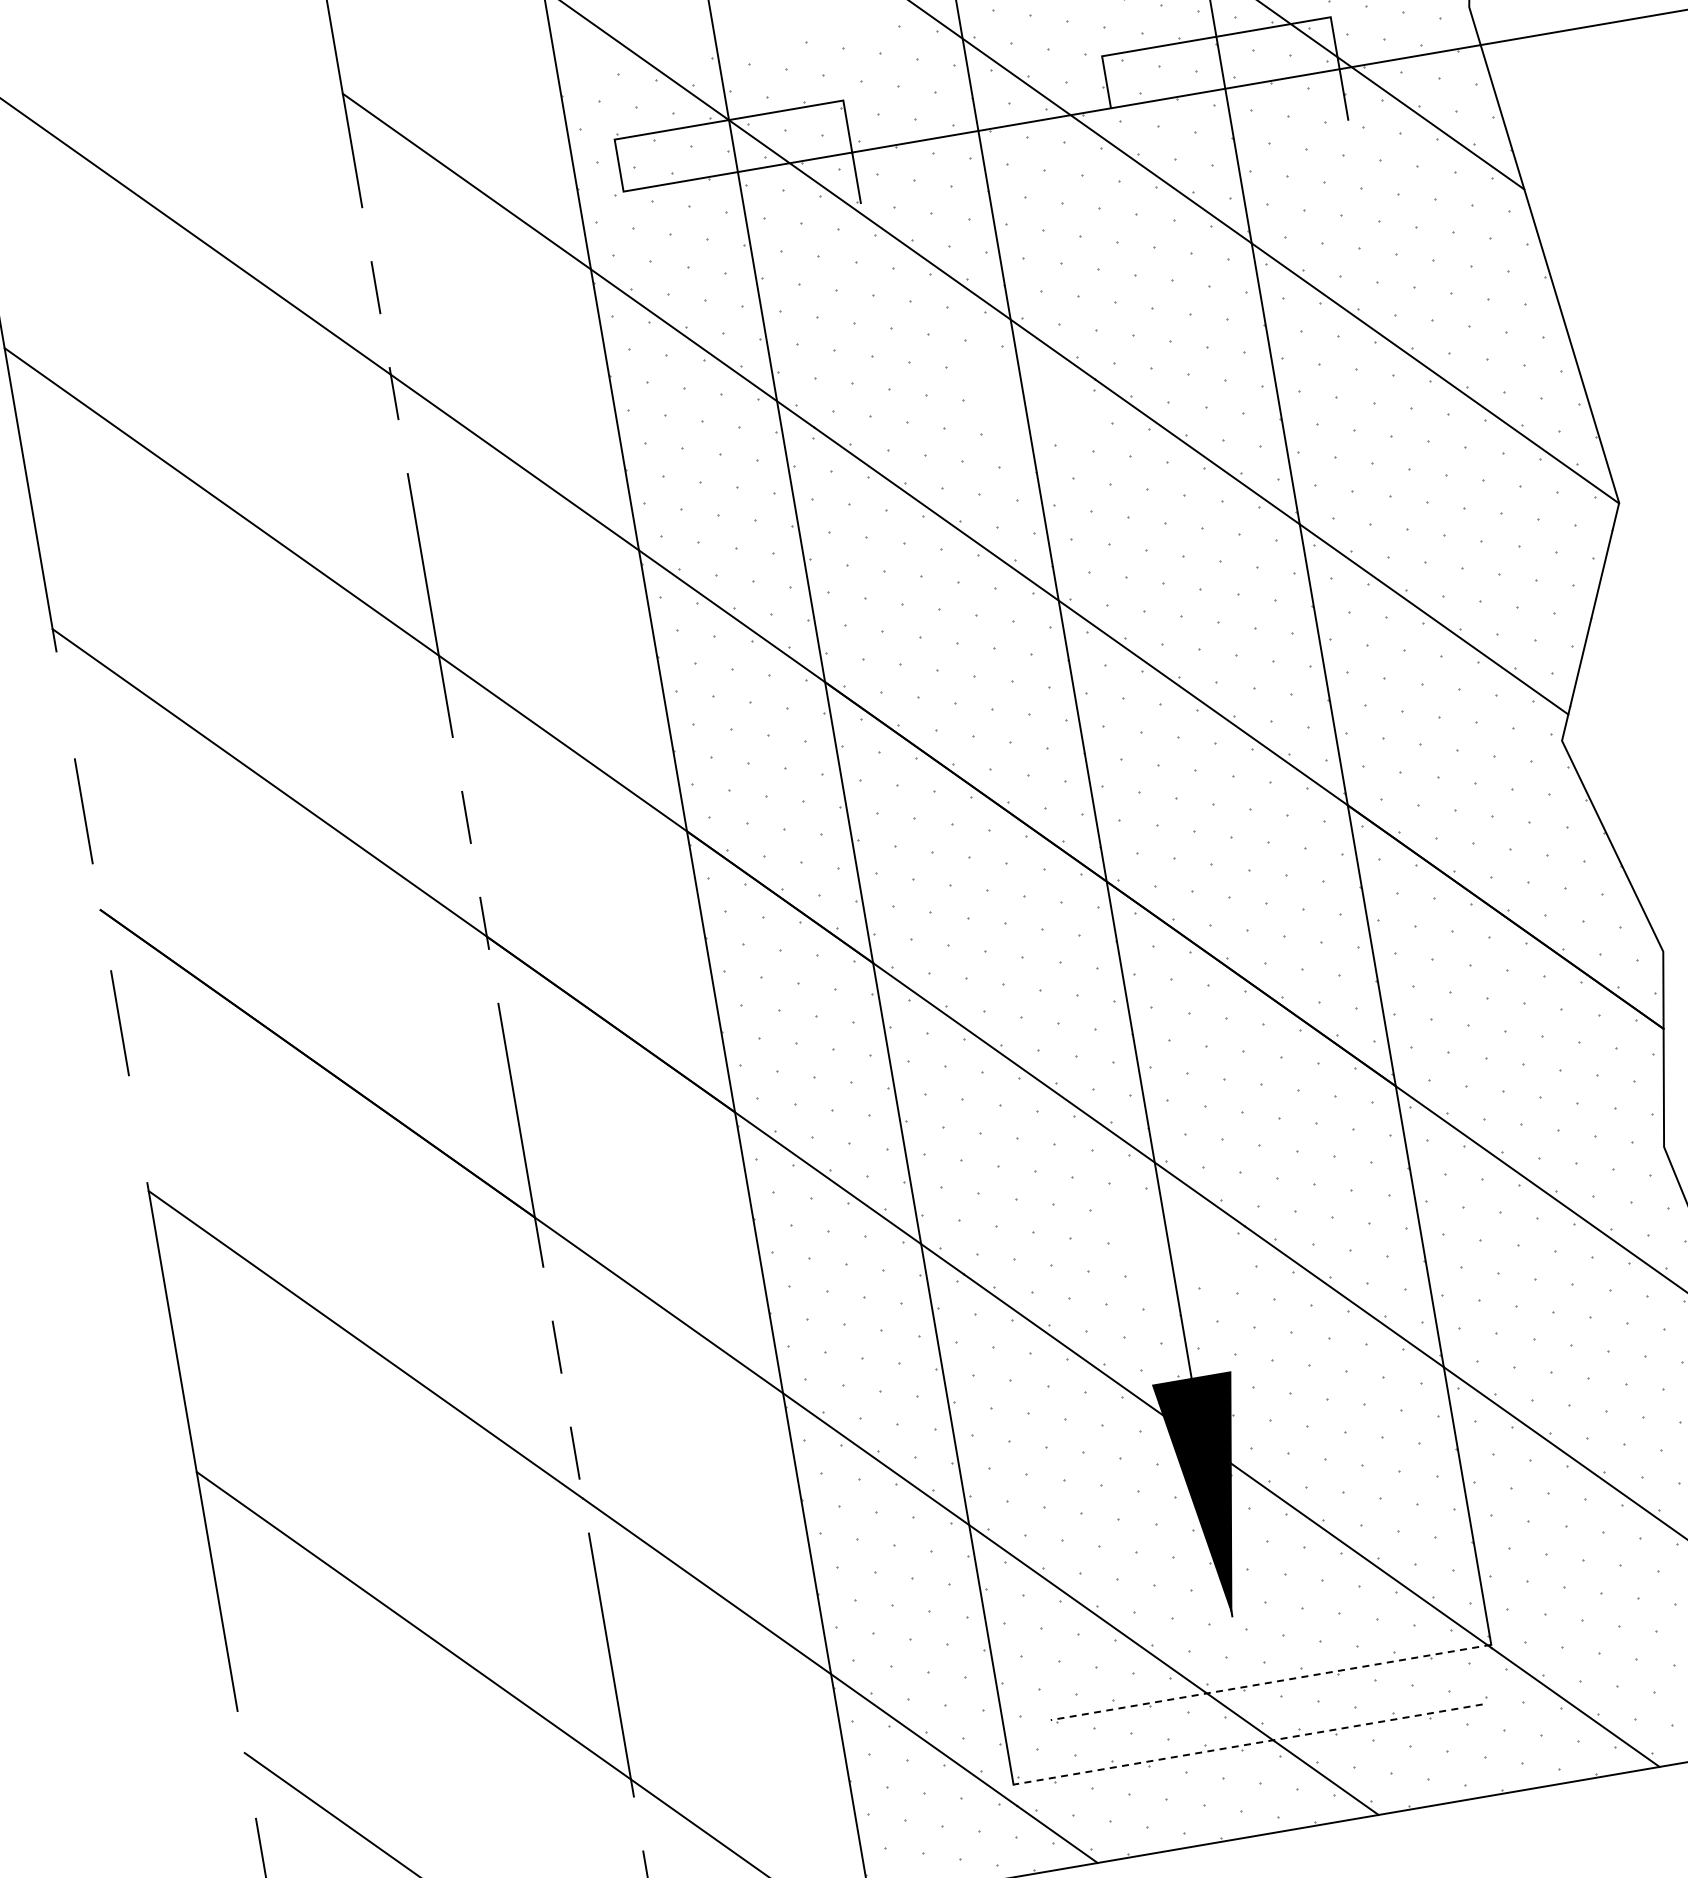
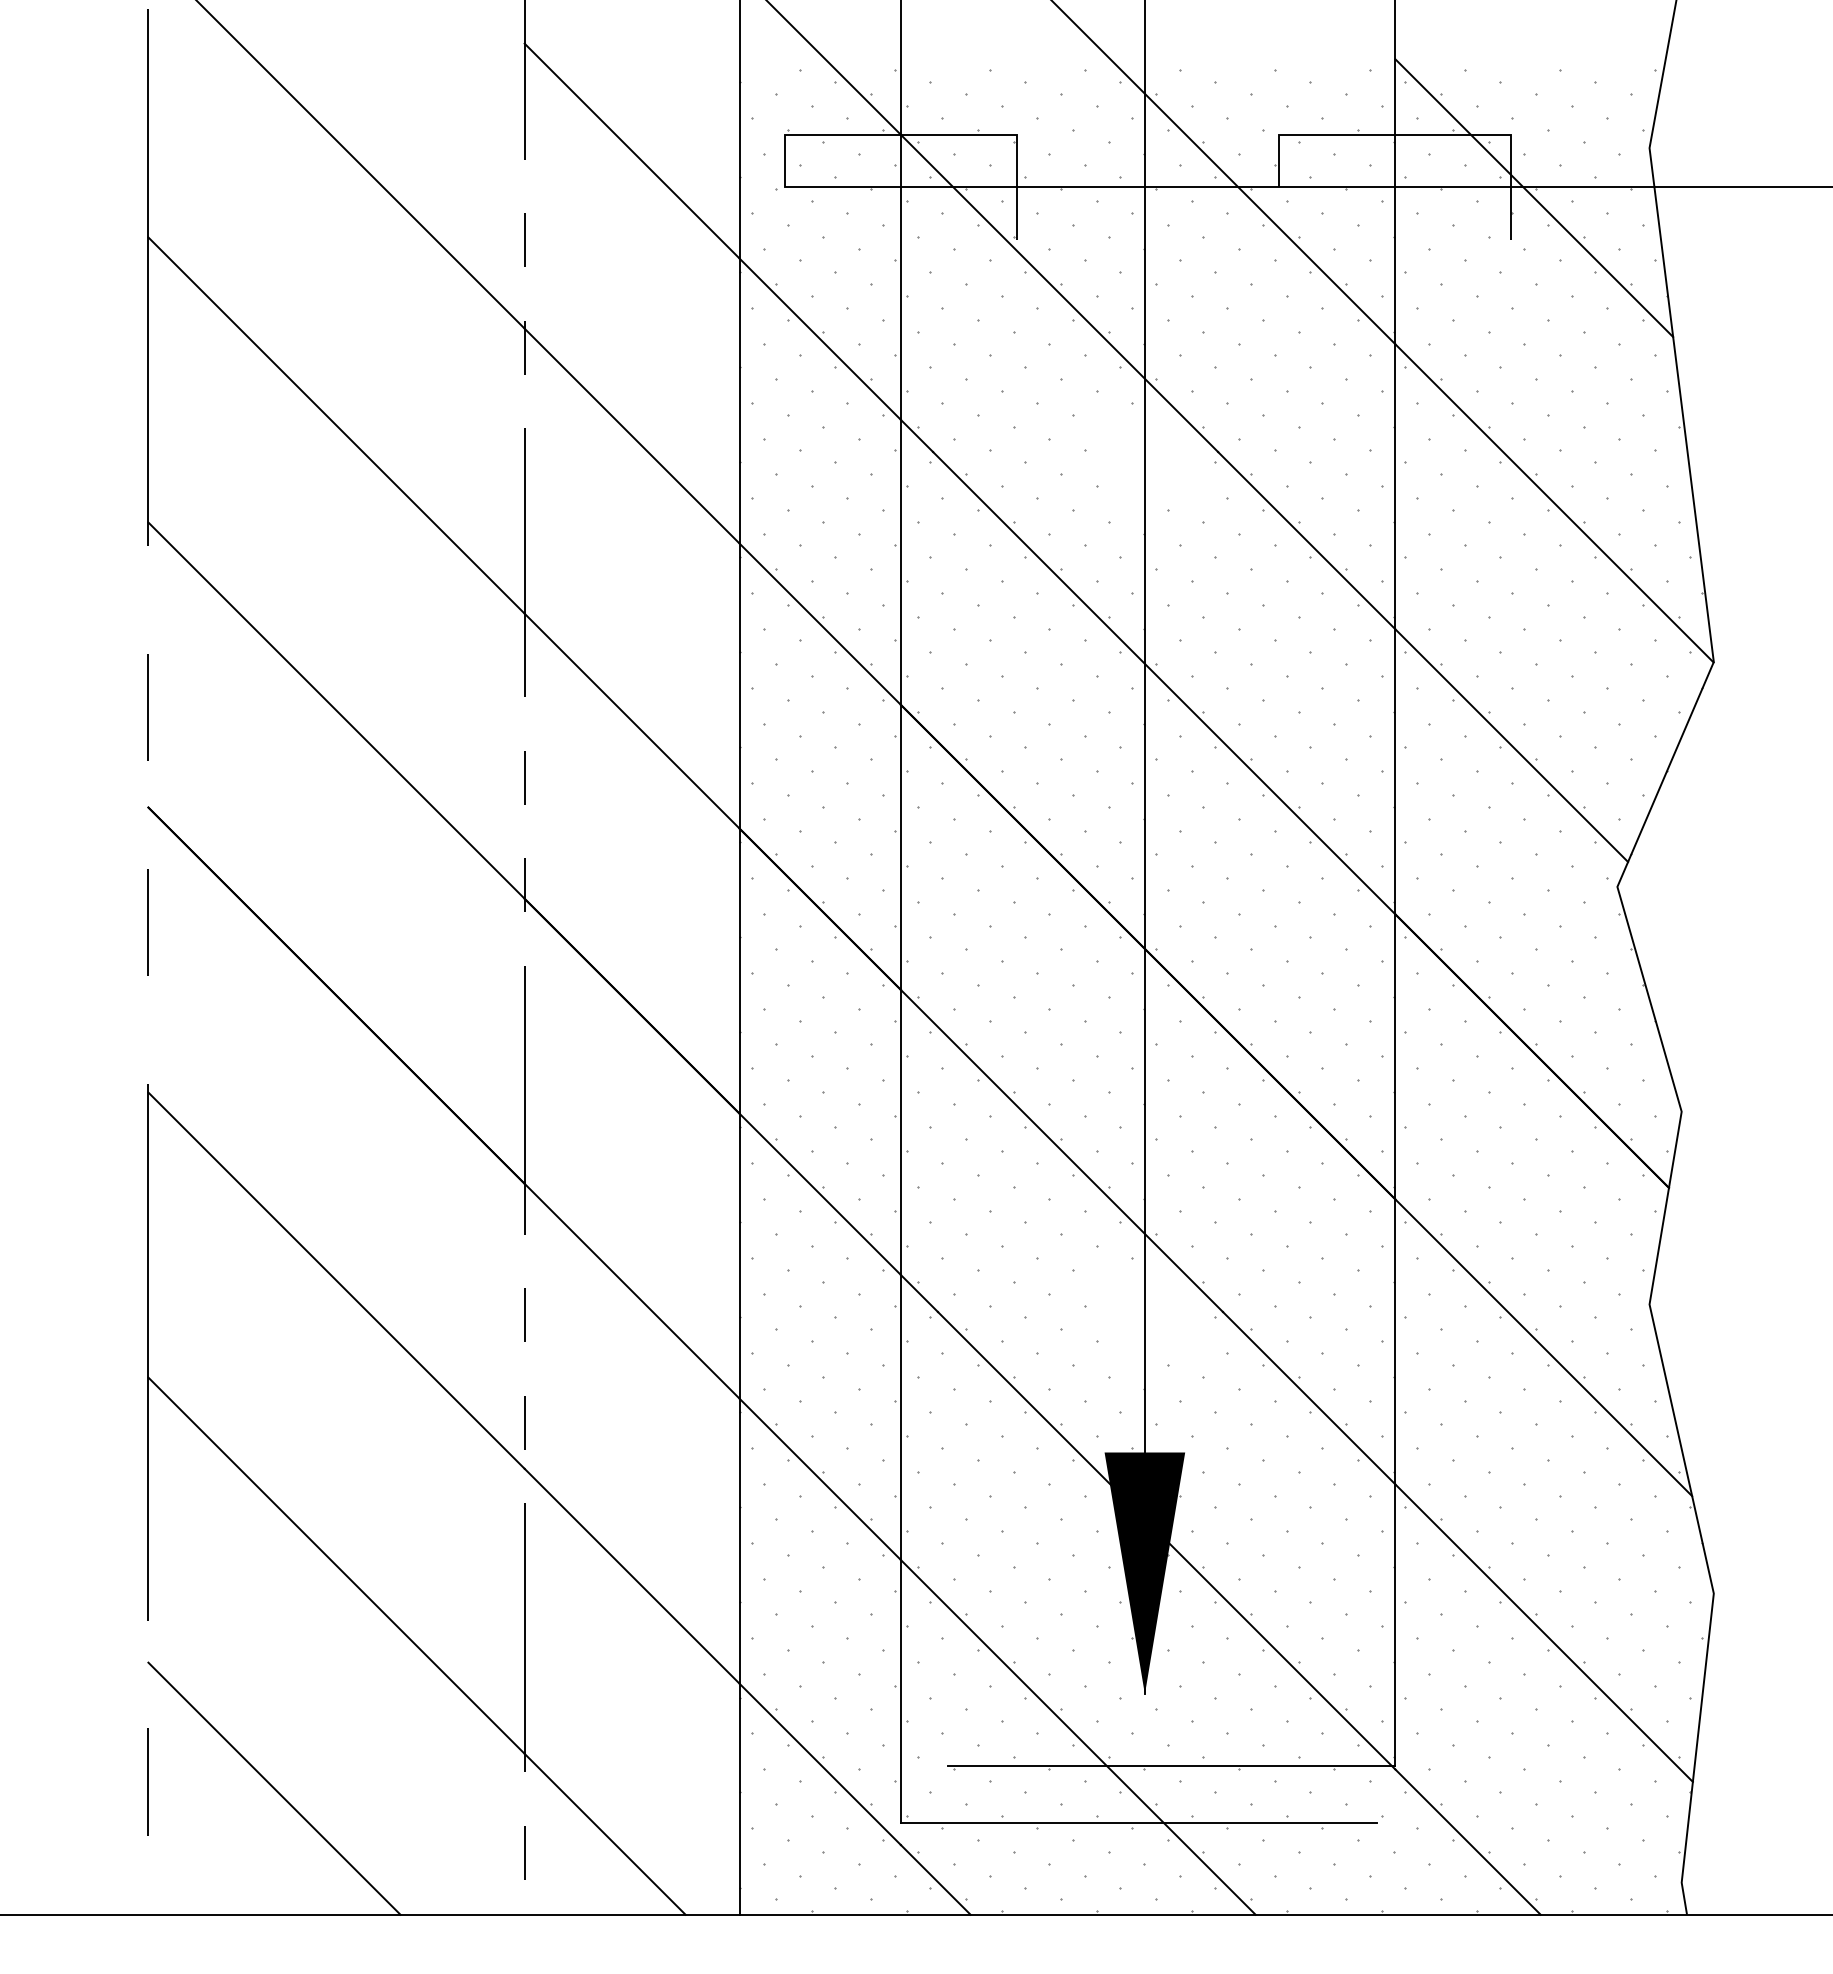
line: (1270, 1682) -> (1171, 1766), dashed -> solid
line: (1247, 1744) -> (1138, 1823), dashed -> solid

